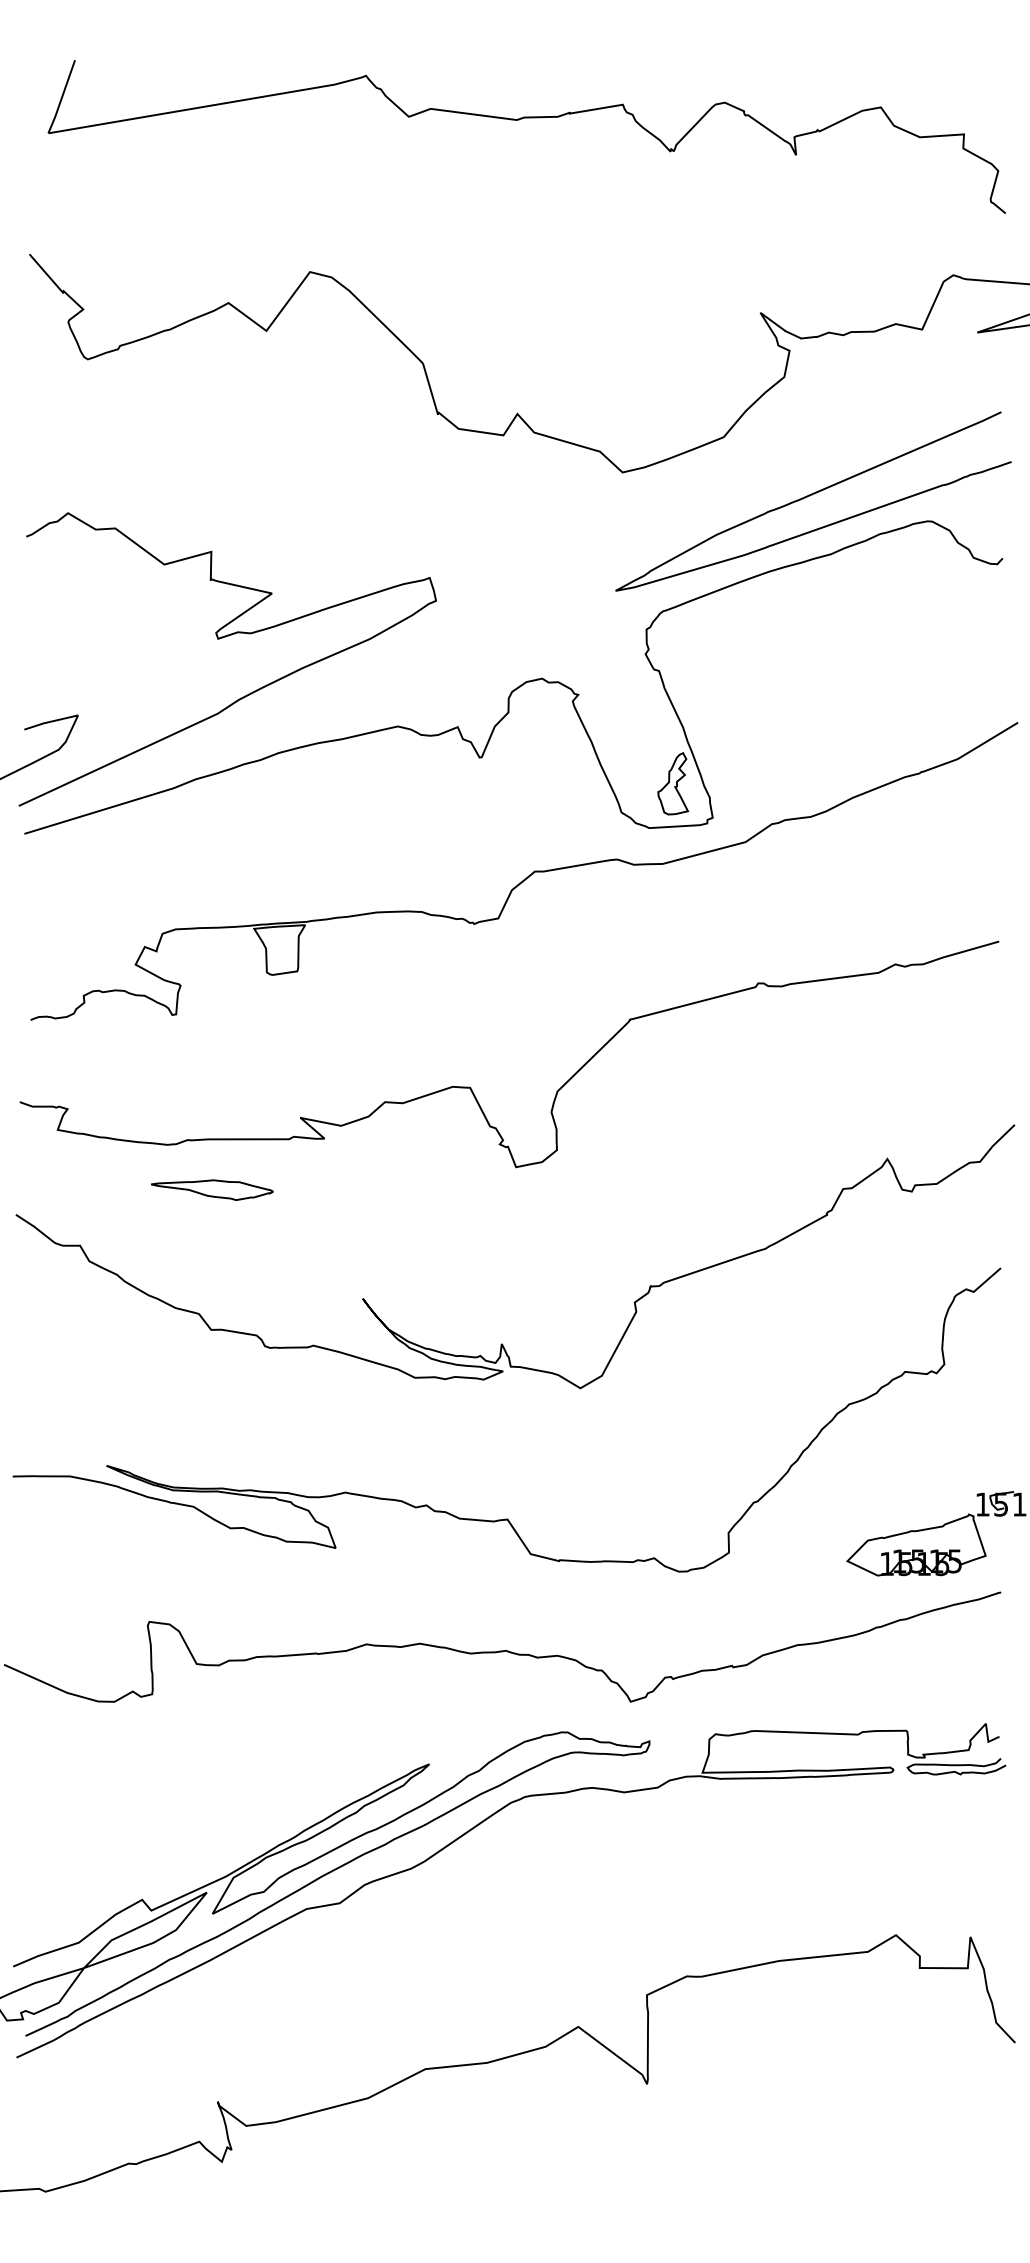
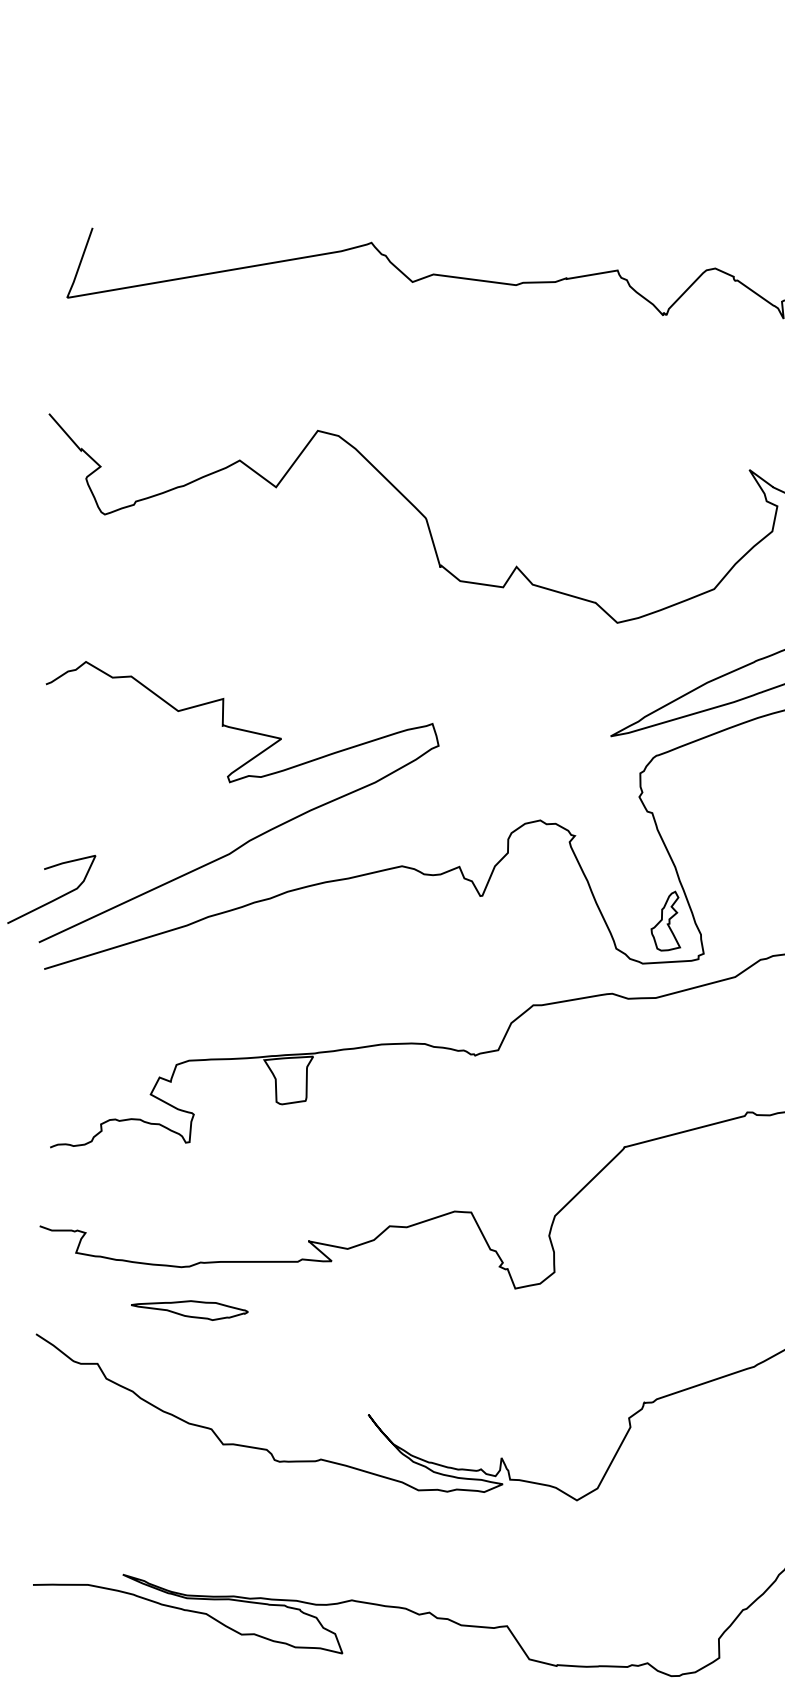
part: (212, 1189) -> (189, 1309), moved

